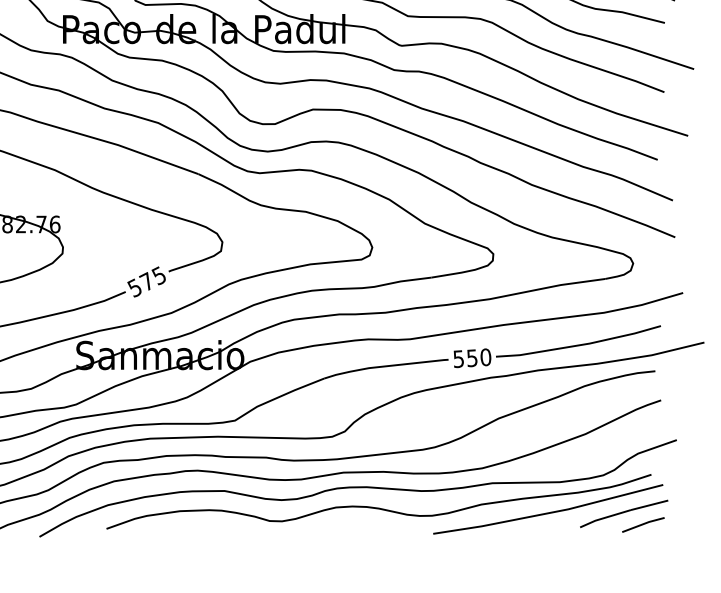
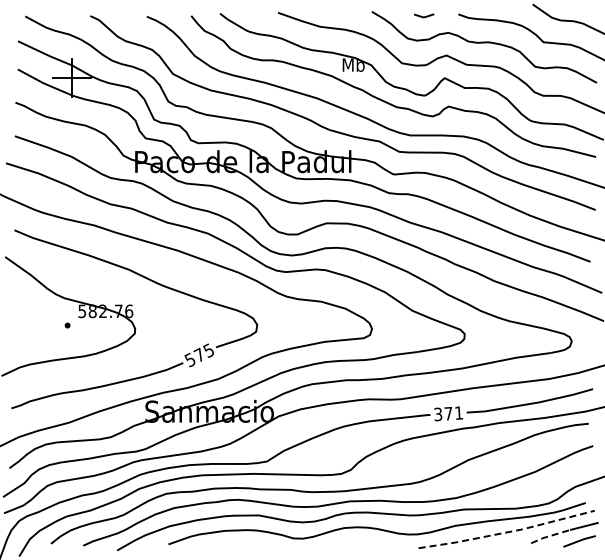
text: (472, 357) -> (448, 413), 550 -> 371
line: (549, 513) -> (507, 532), solid -> dashed
line: (605, 517) -> (550, 535), solid -> dashed

